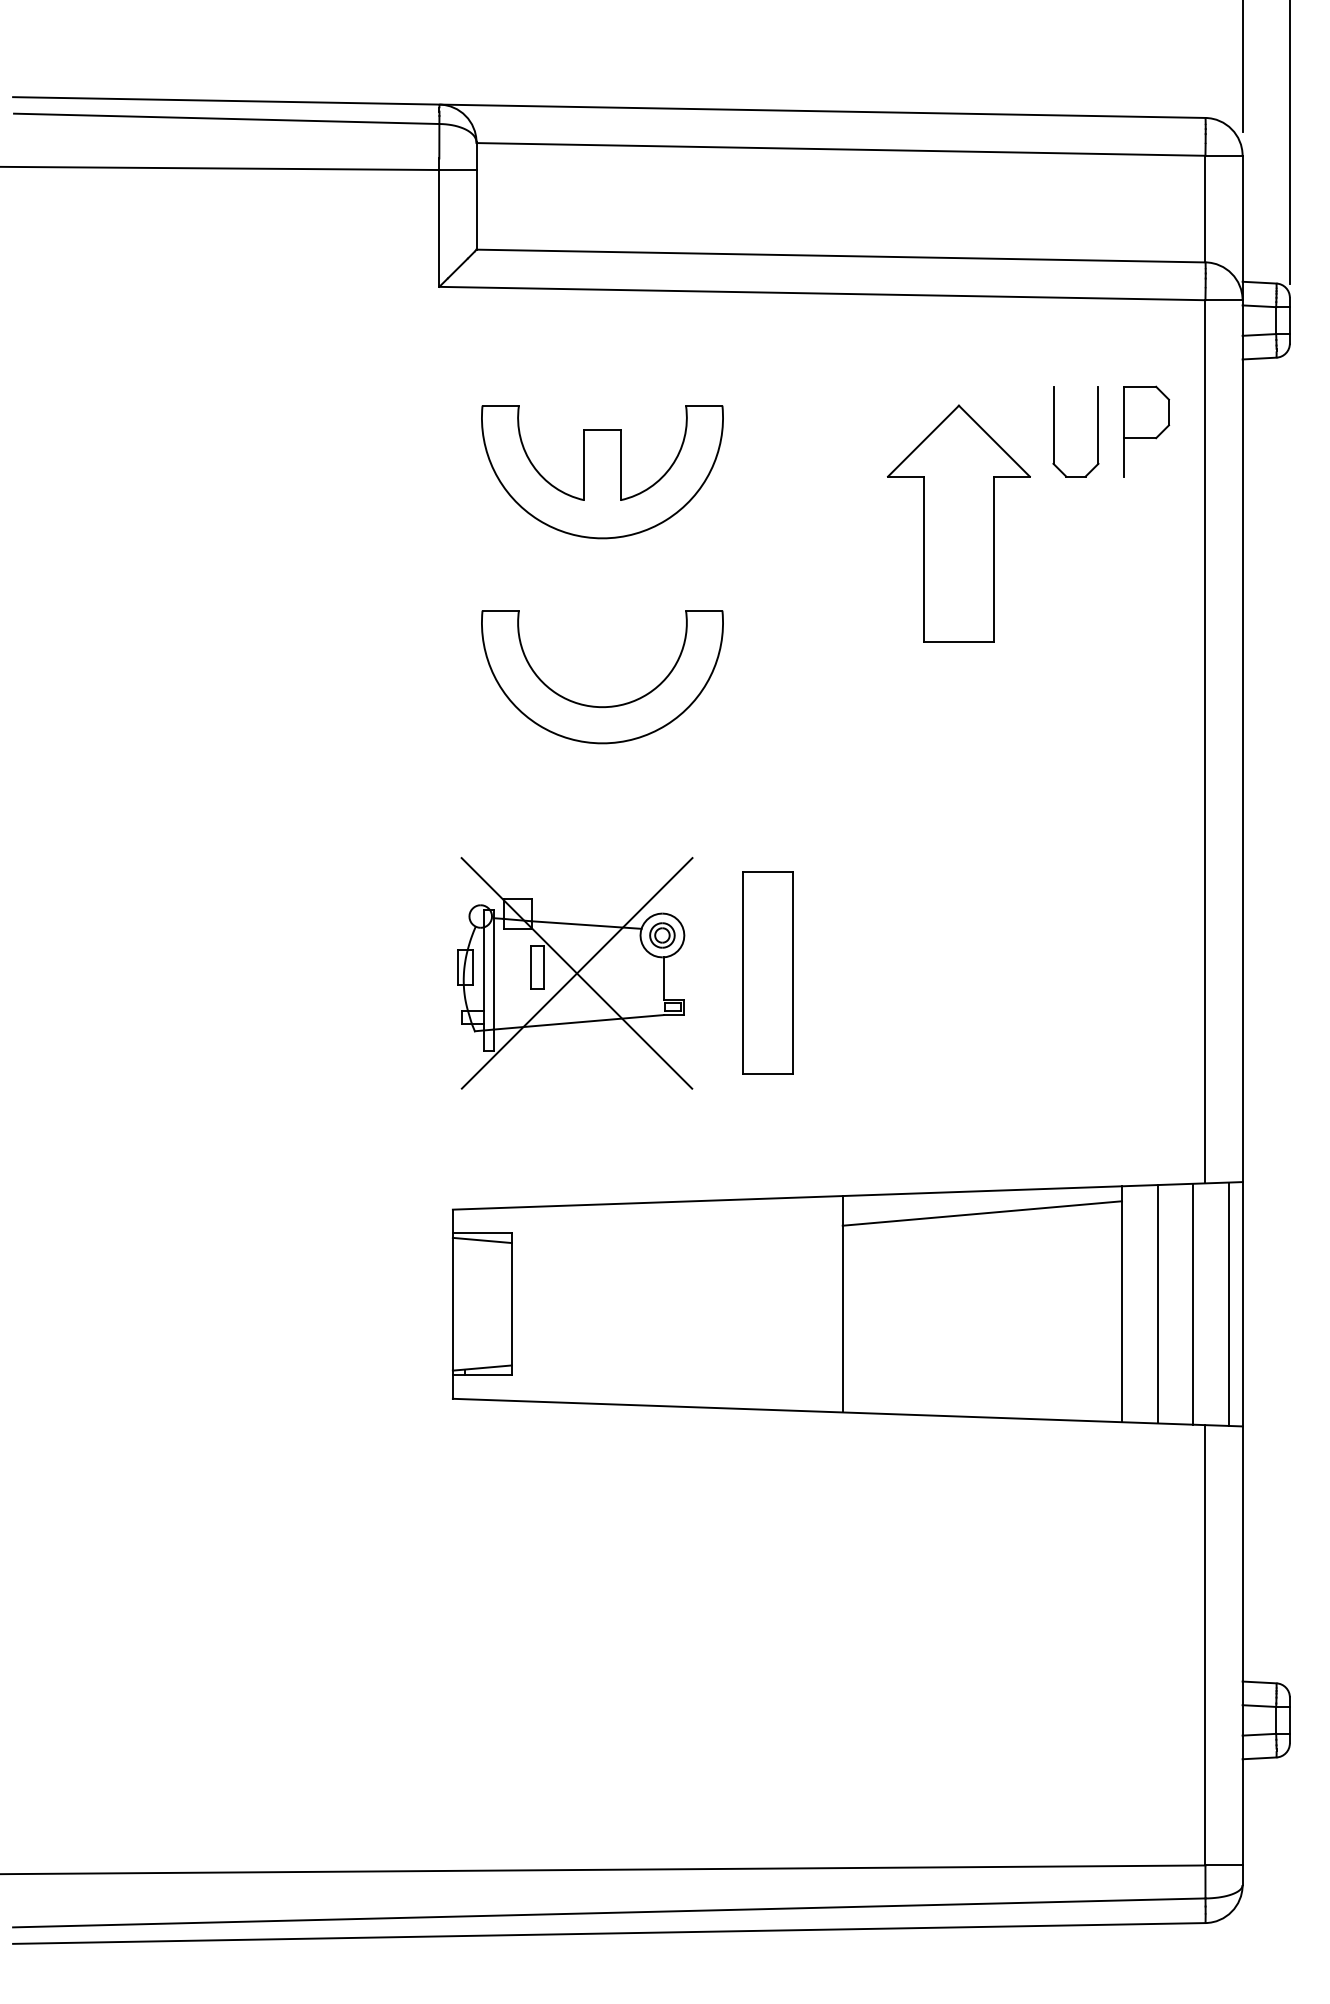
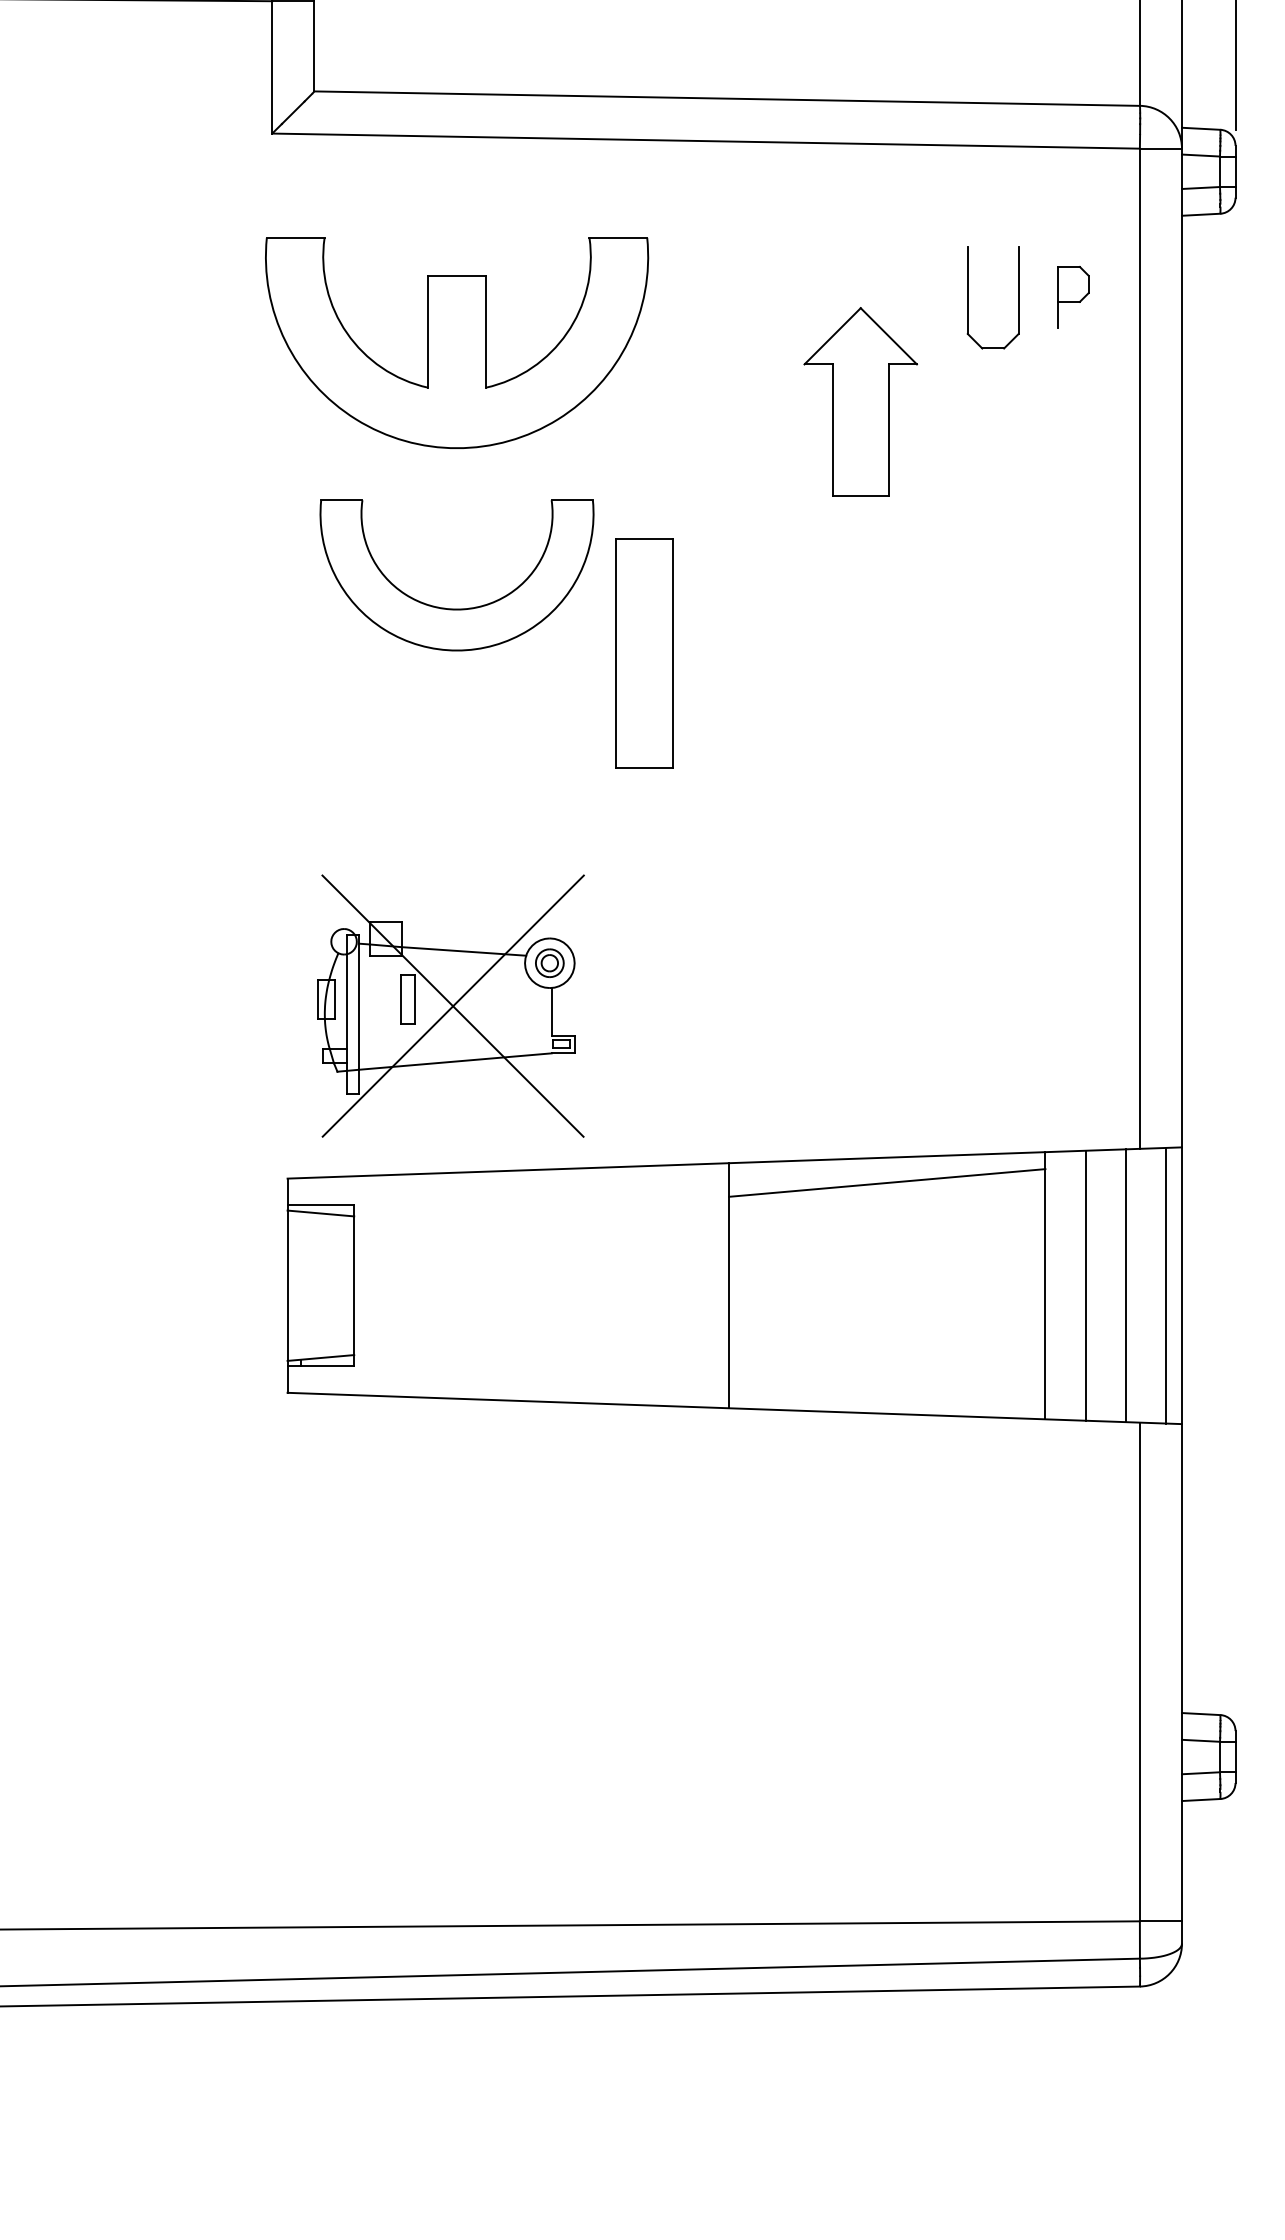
part: (1146, 431) -> (1073, 297), size x0.6
part: (602, 472) -> (457, 343), size x1.4
part: (958, 523) -> (860, 401), size x0.7
part: (767, 972) -> (643, 652), moved
part: (575, 973) -> (451, 1006), moved

